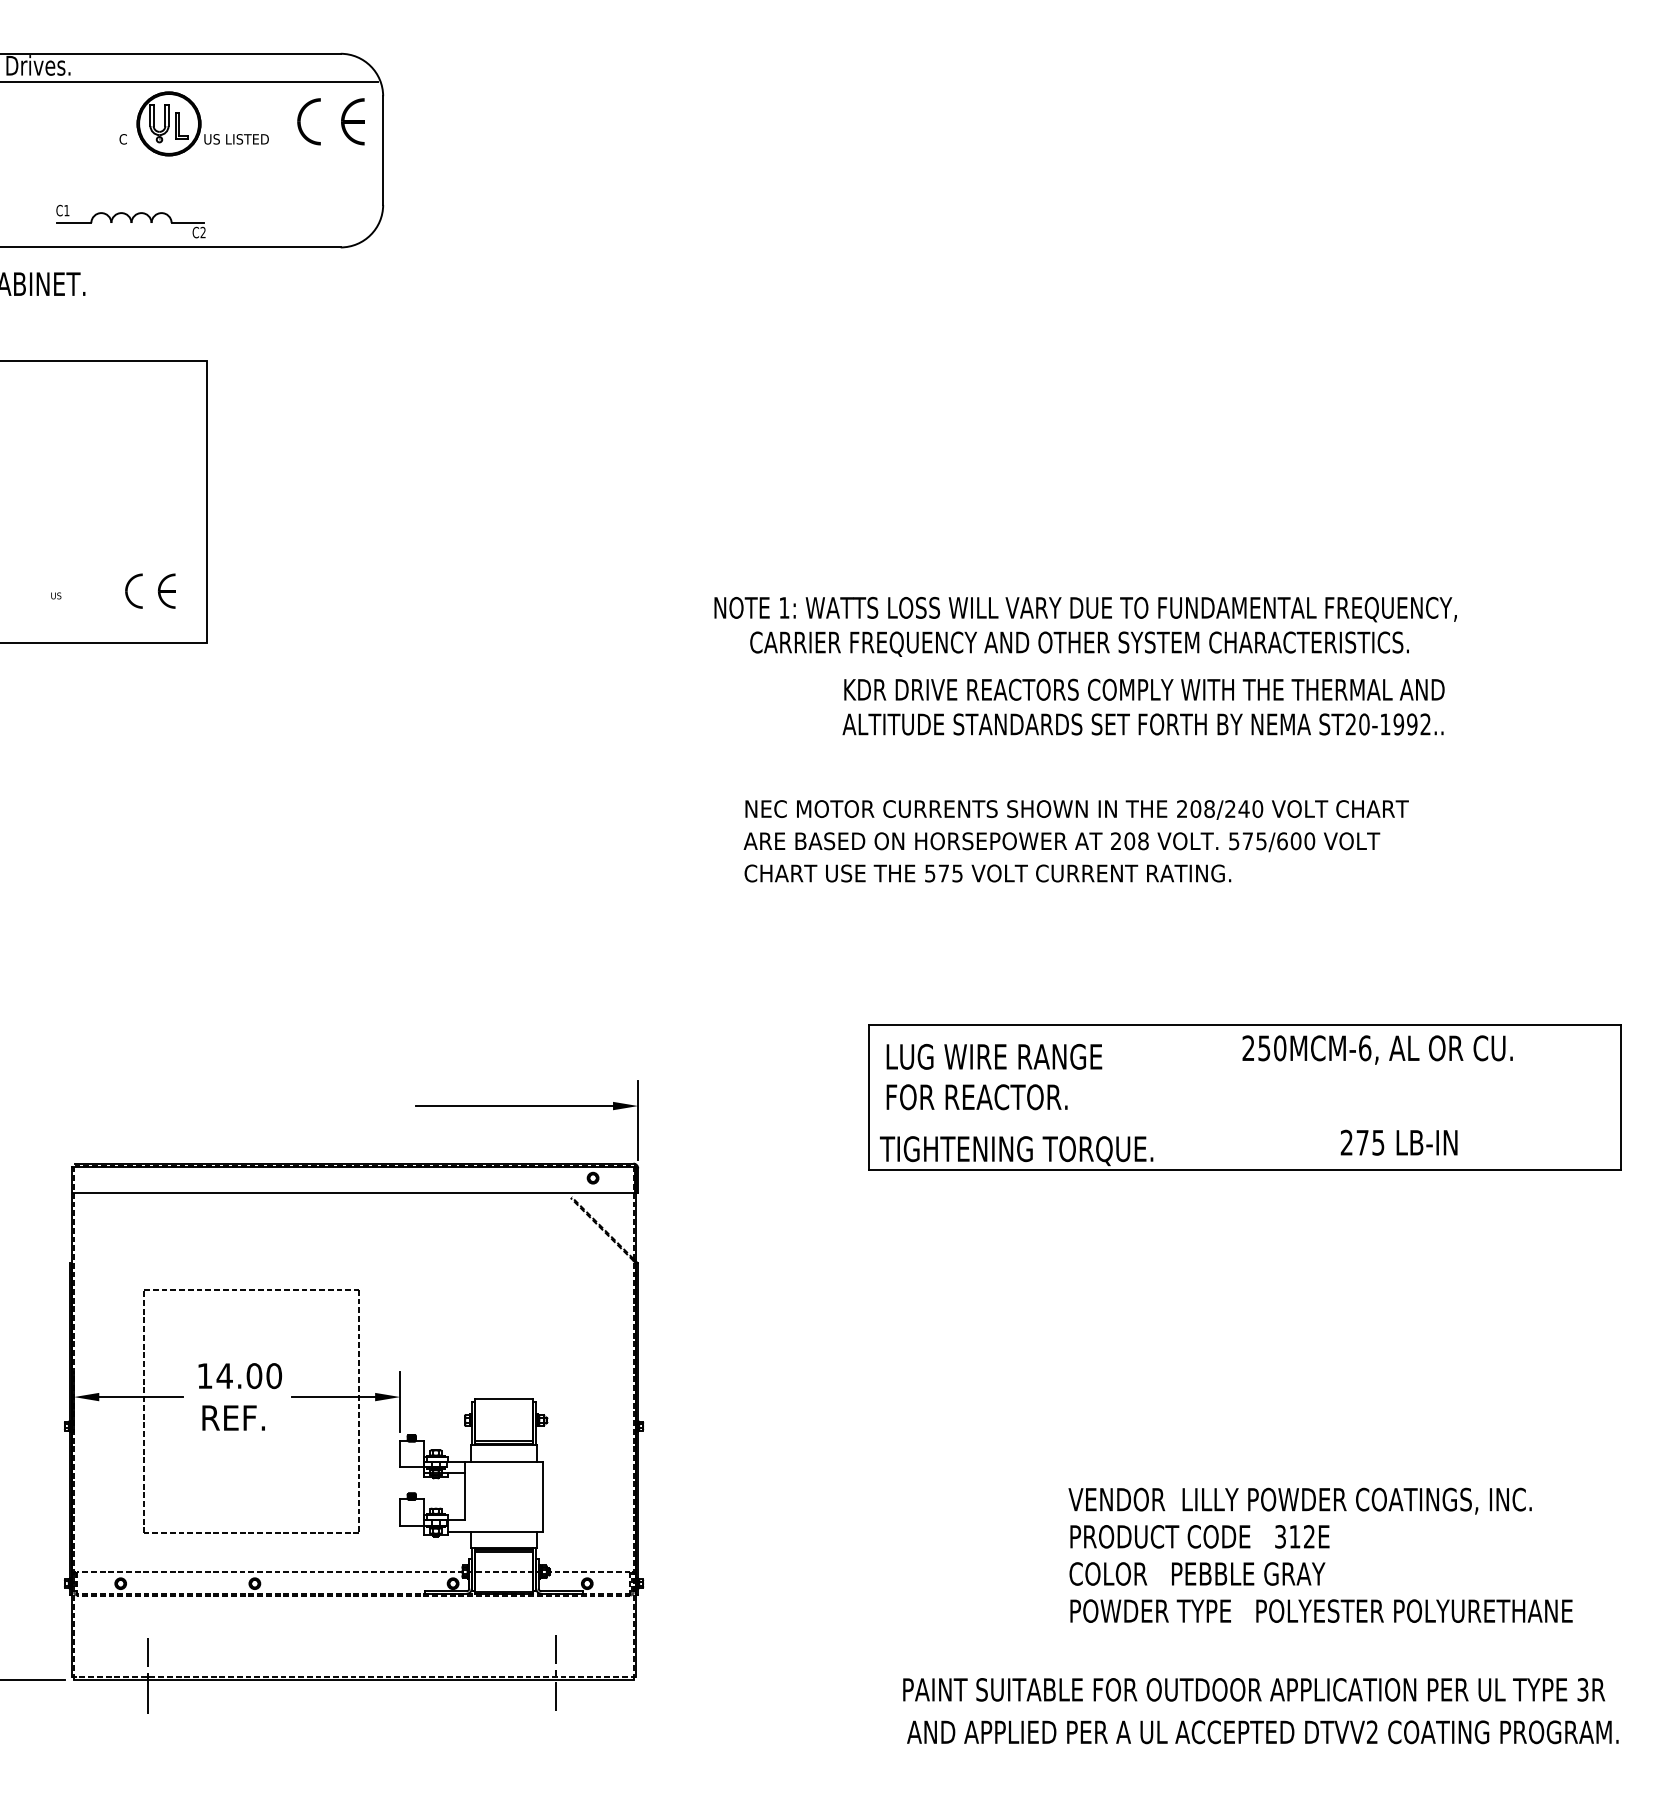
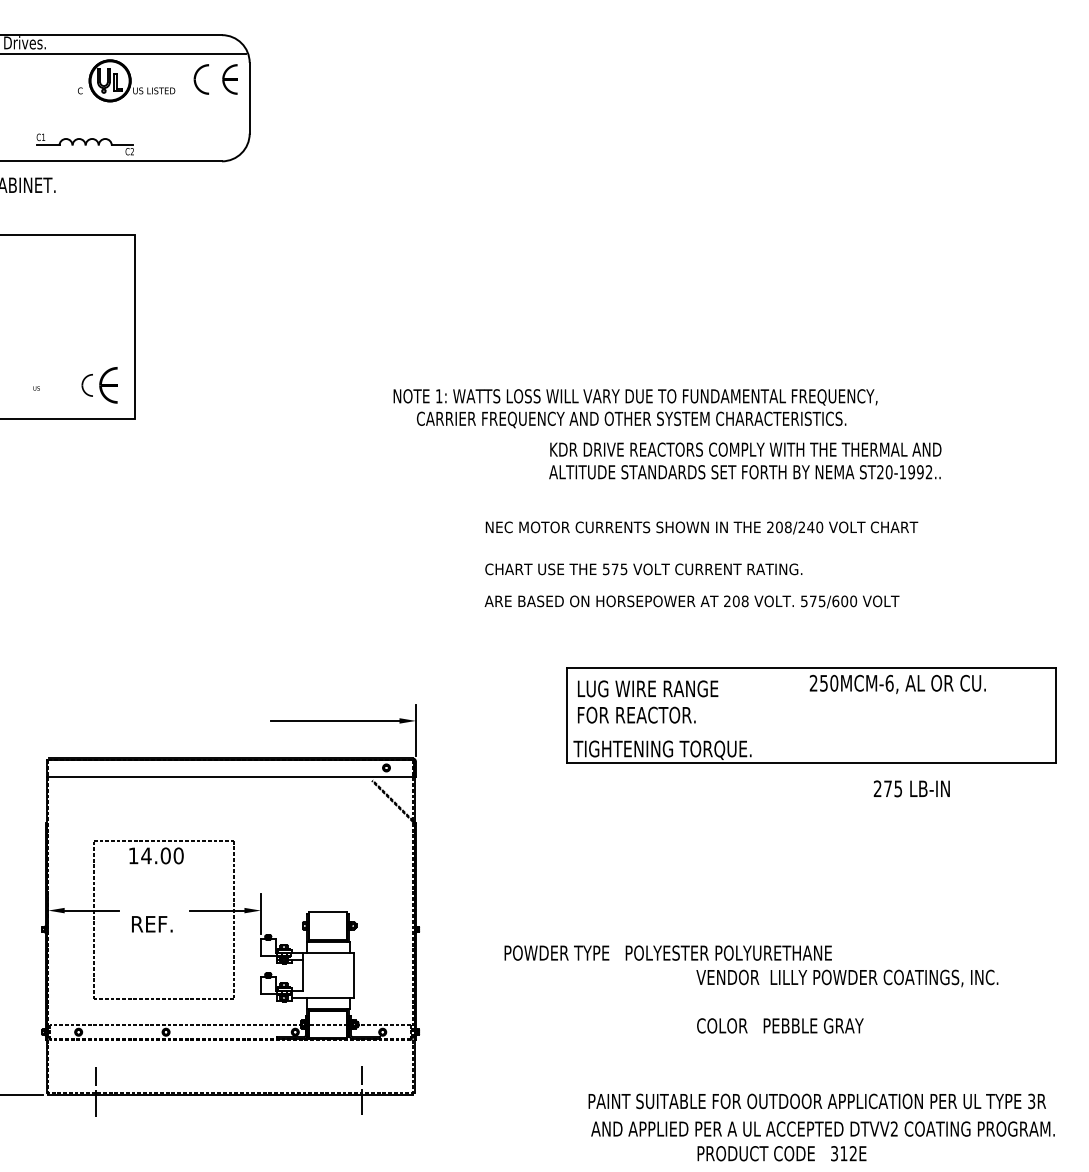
part: (166, 591) -> (108, 385), size x1.6
text: (1085, 626) -> (635, 408), moved
text: (1061, 841) -> (691, 601), moved
text: (1398, 1142) -> (911, 788), moved
text: (240, 1375) -> (156, 855), moved
text: (1199, 1536) -> (781, 1153), moved
text: (1320, 1610) -> (667, 952), moved

